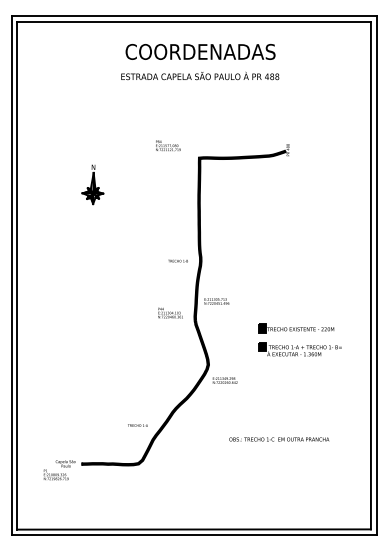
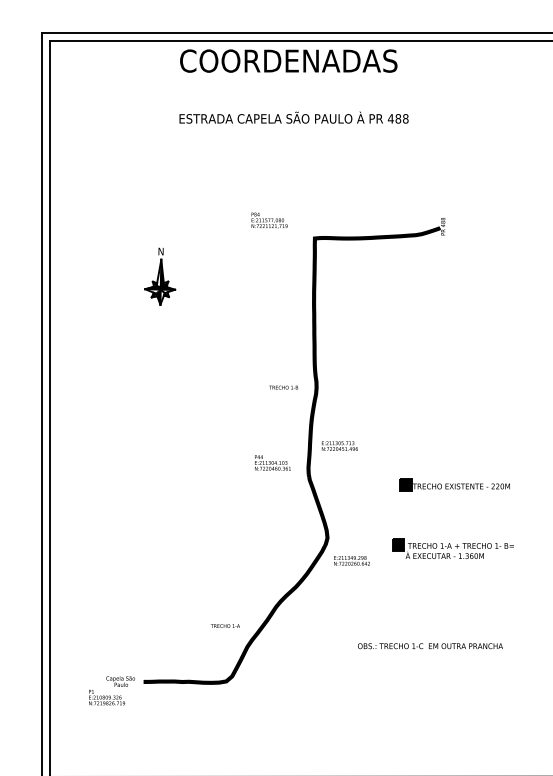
text: (200, 51) -> (288, 60), moved
text: (200, 75) -> (294, 116), moved
part: (299, 349) -> (452, 549), moved

